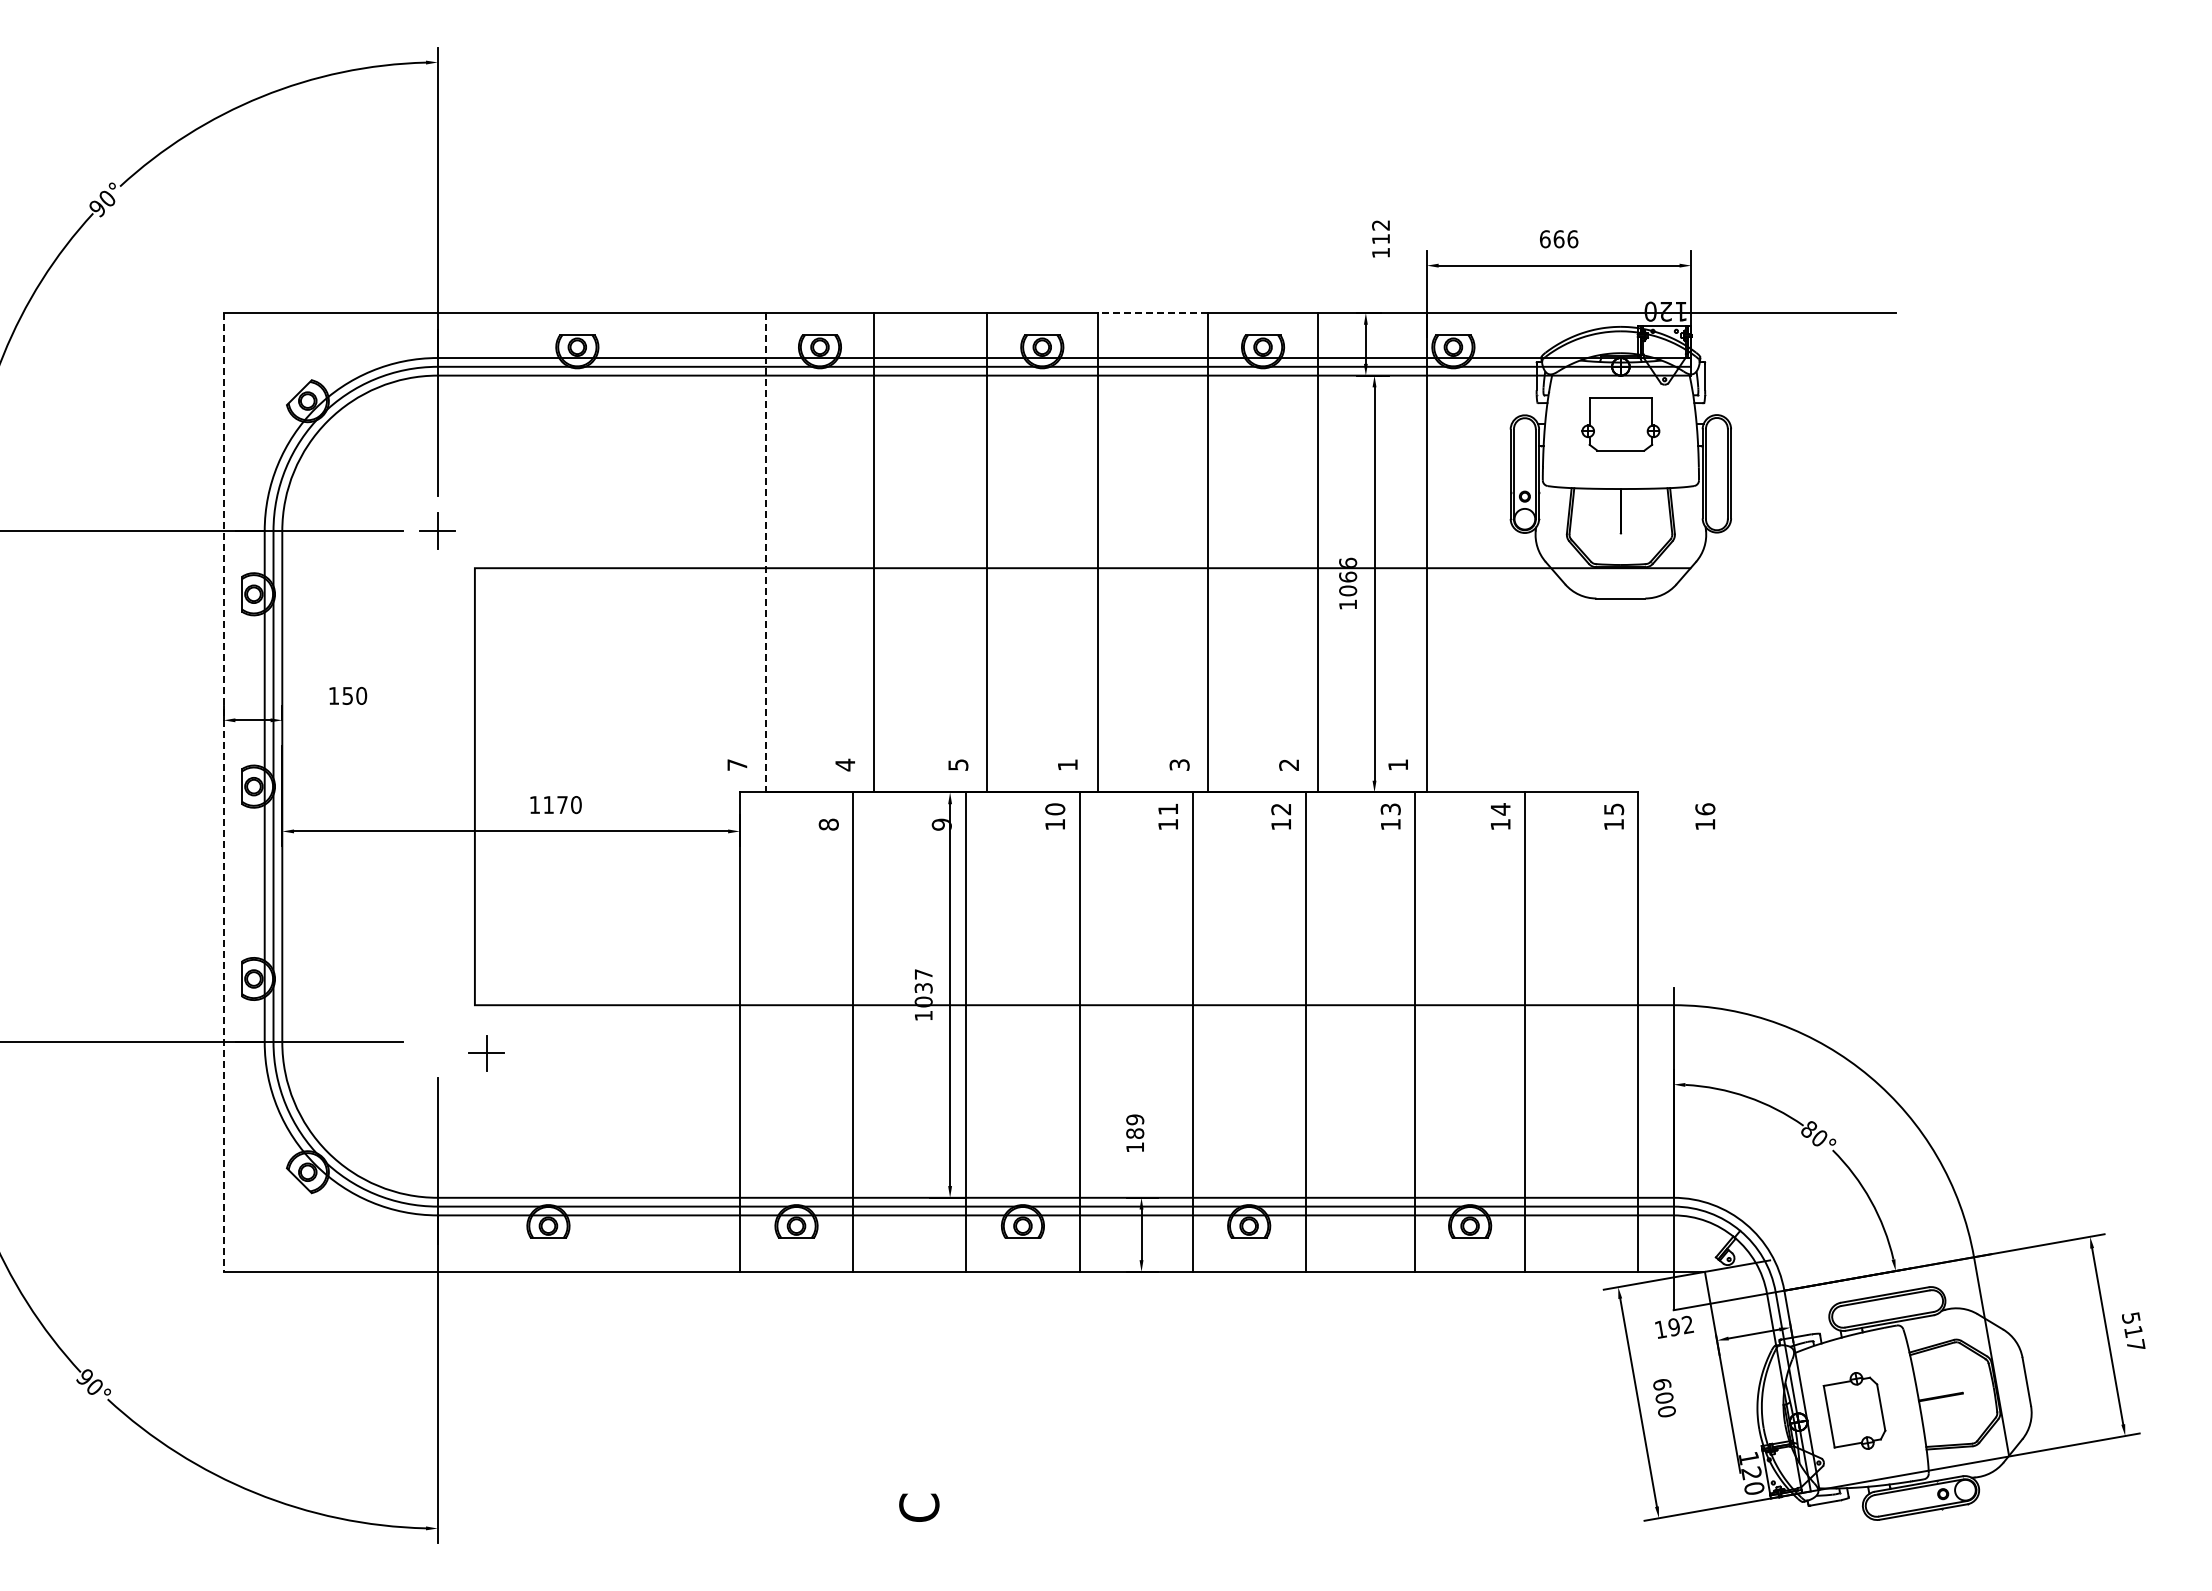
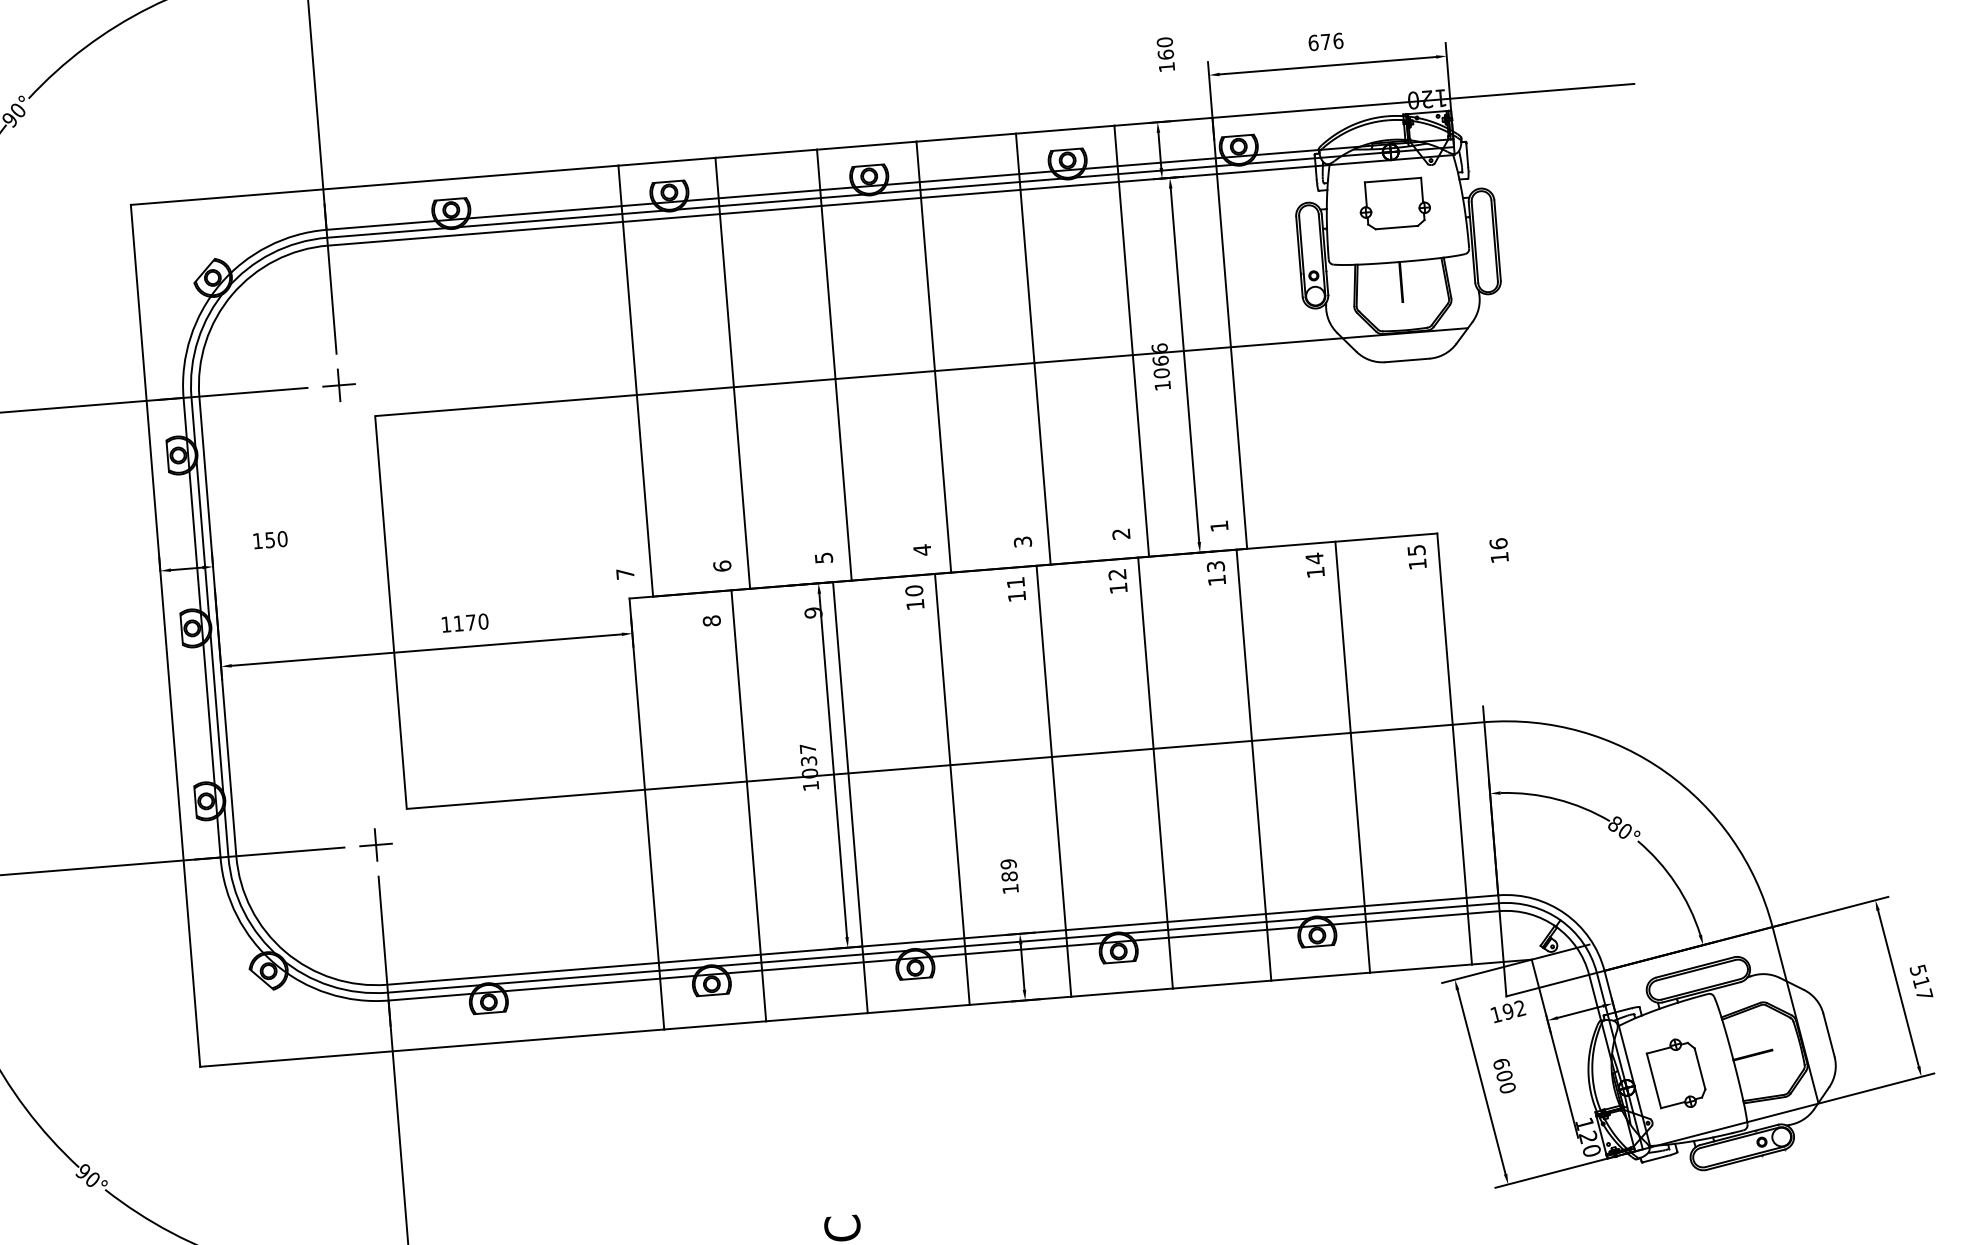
text: (1381, 232) -> (1165, 48), 112 -> 160
text: (1558, 239) -> (1325, 42), 666 -> 676
line: (1152, 313) -> (965, 138), dashed -> solid
line: (766, 552) -> (636, 380), dashed -> solid
text: (845, 764) -> (722, 565), 4 -> 6
text: (1067, 764) -> (922, 549), 1 -> 4
line: (223, 792) -> (165, 635), dashed -> solid
part: (486, 1053) -> (375, 845), moved

